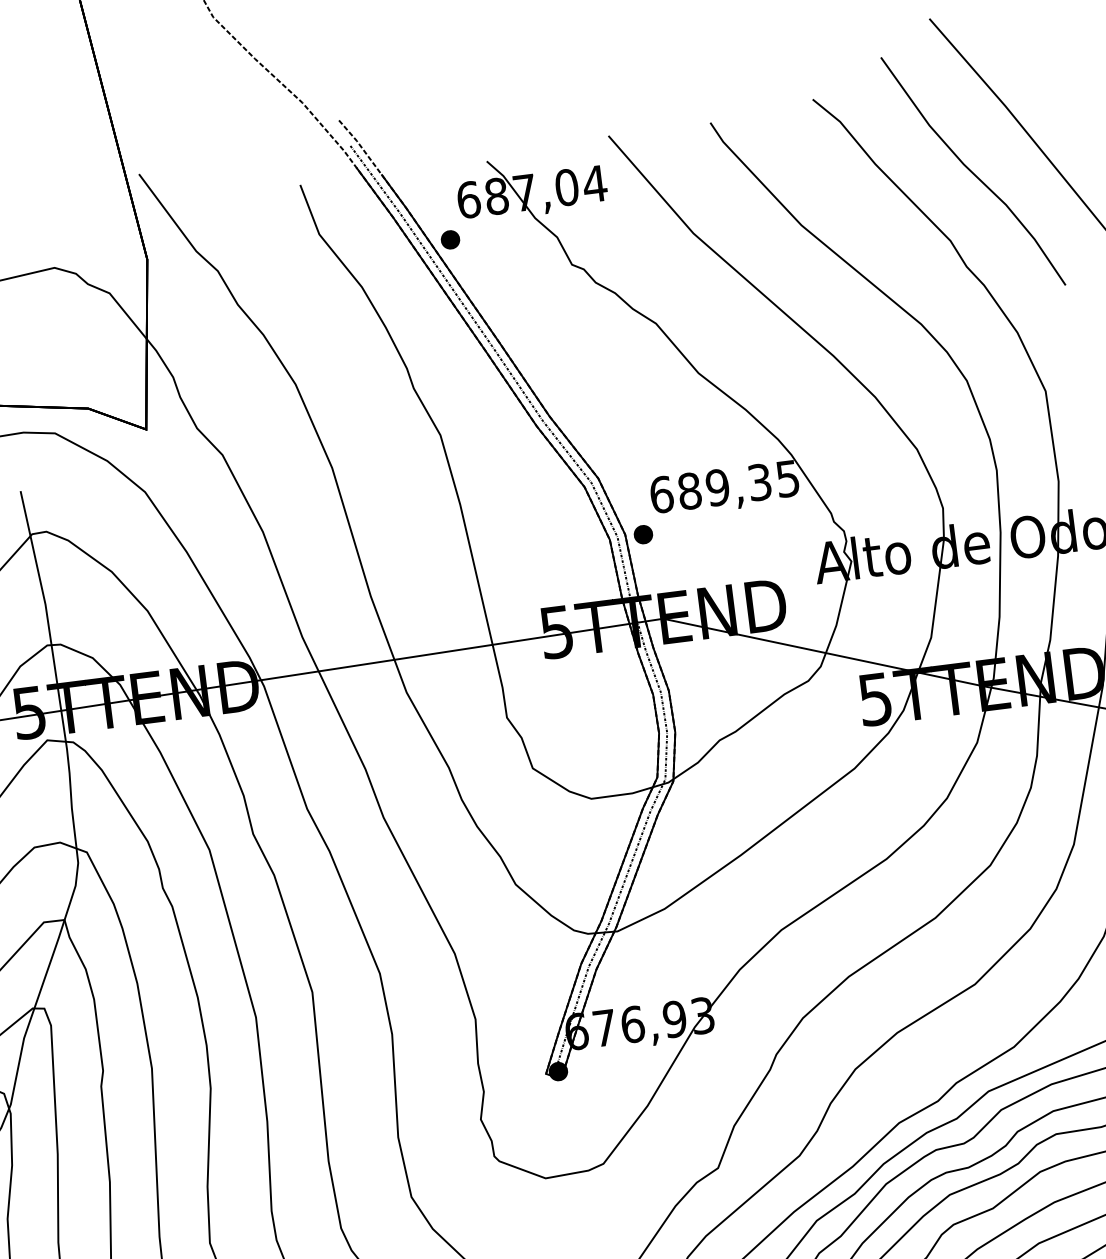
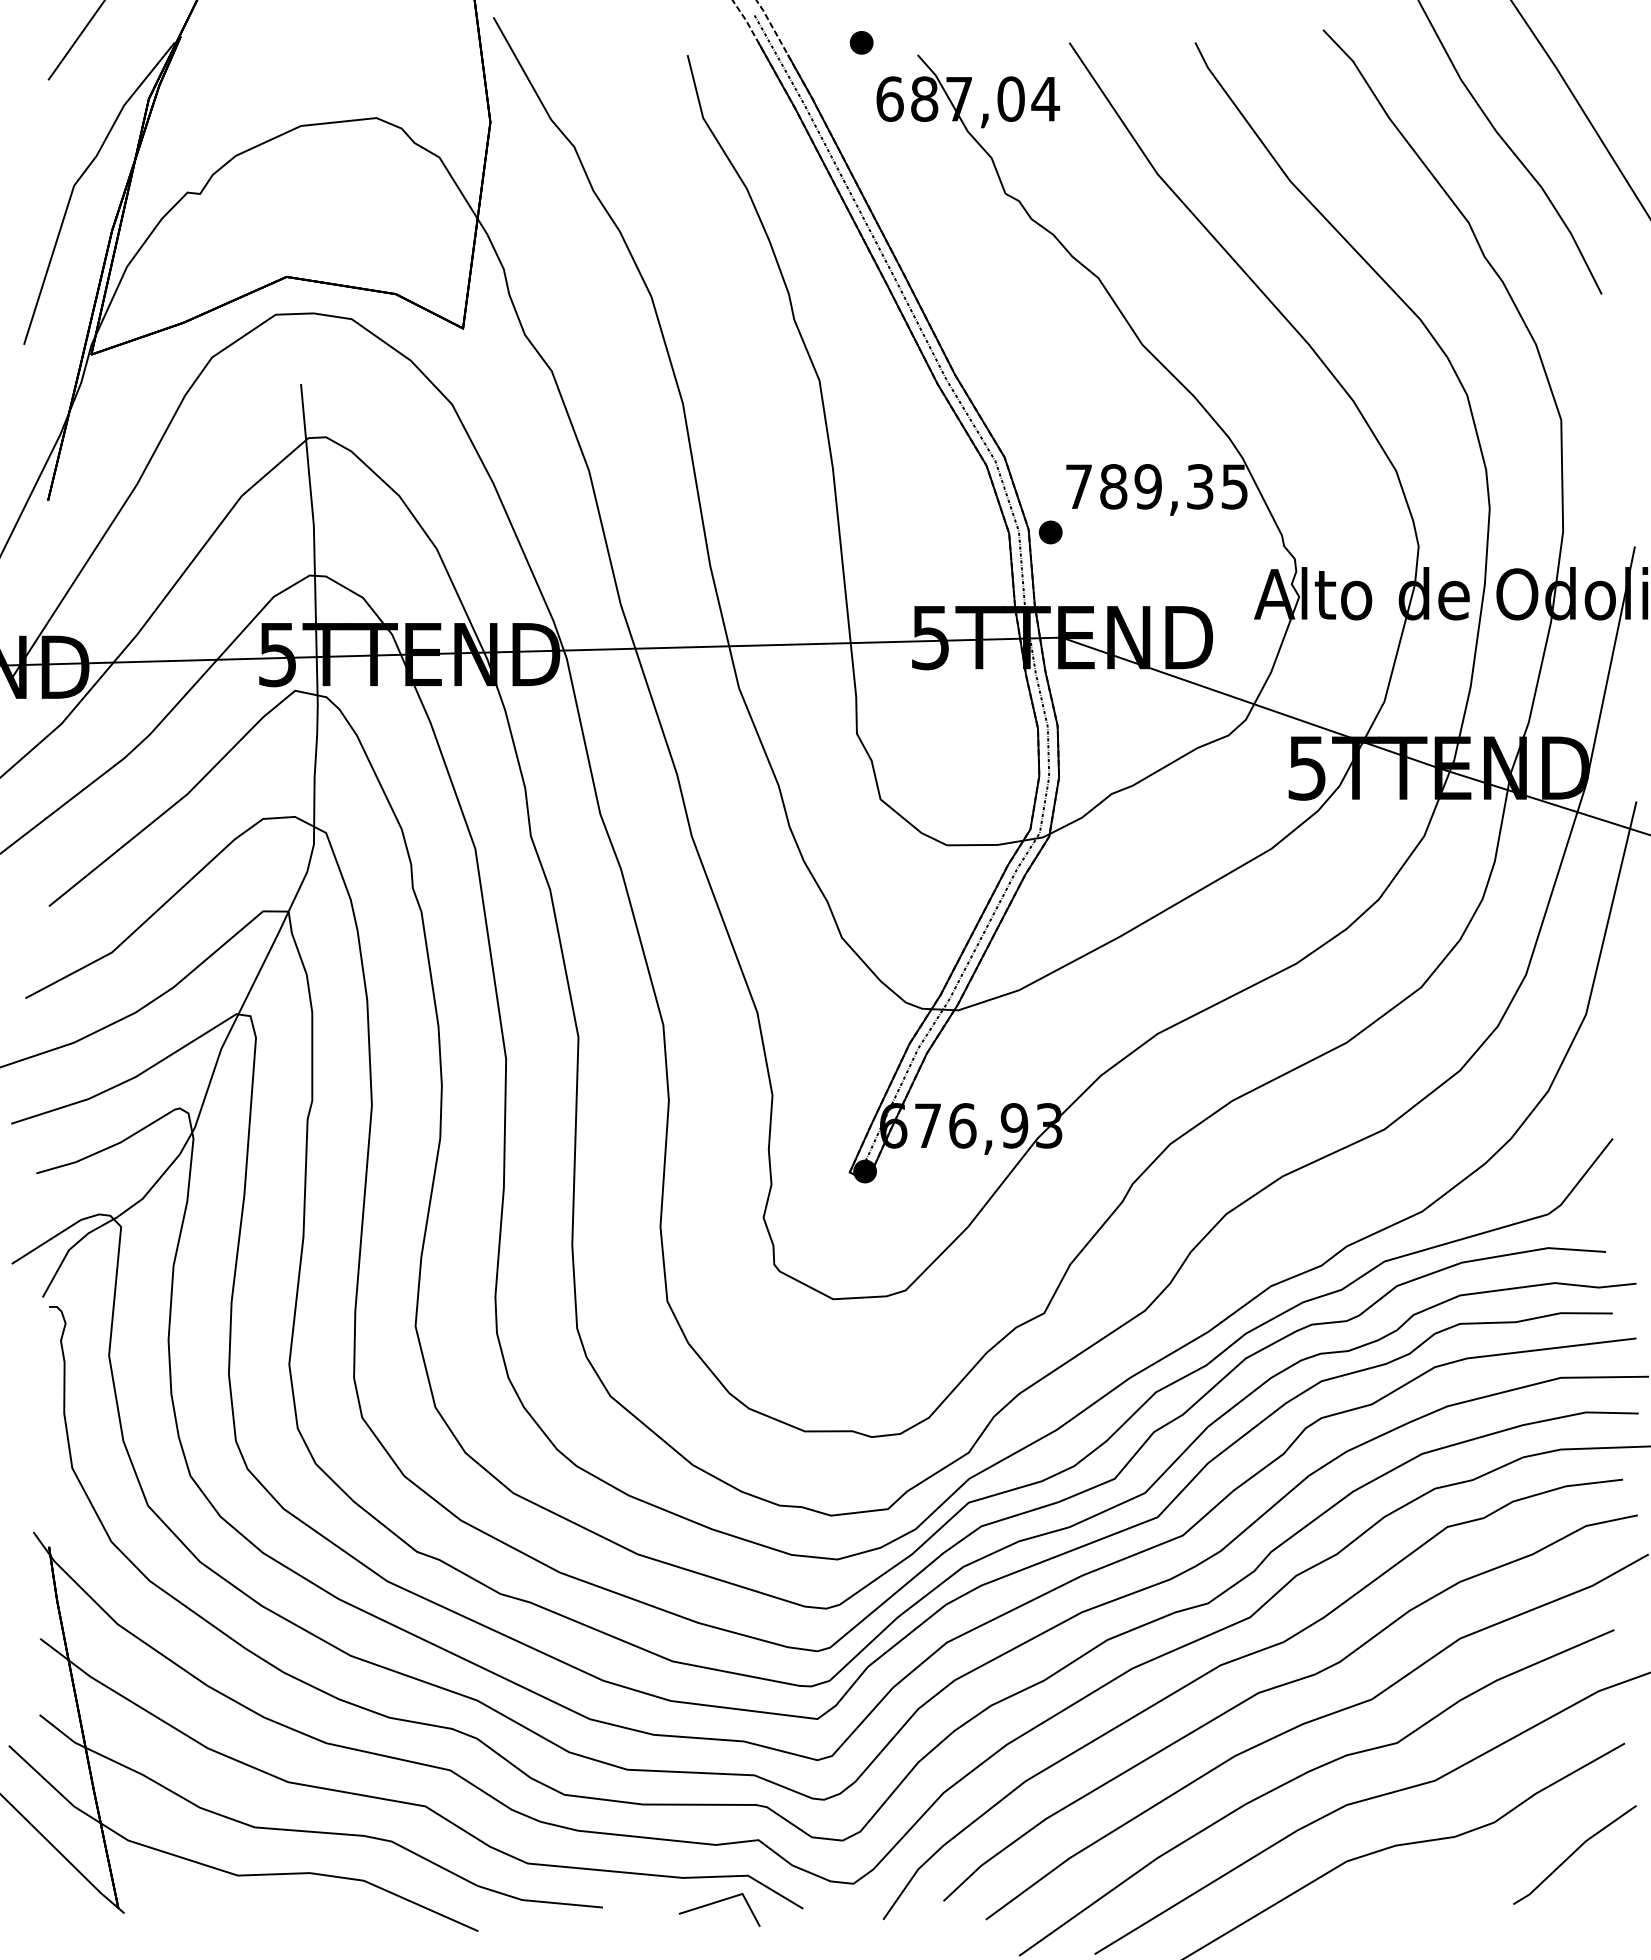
part: (450, 239) -> (861, 42), moved
text: (661, 494) -> (1078, 486), 689,35 -> 789,35

